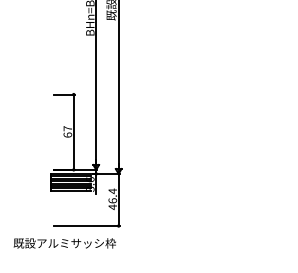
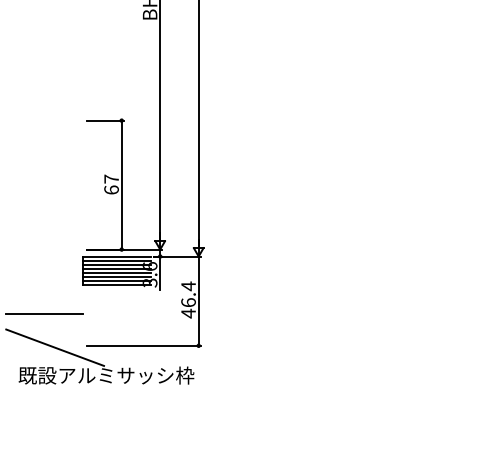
line: (28, 207) -> (44, 314), added
line: (34, 226) -> (54, 346), added

